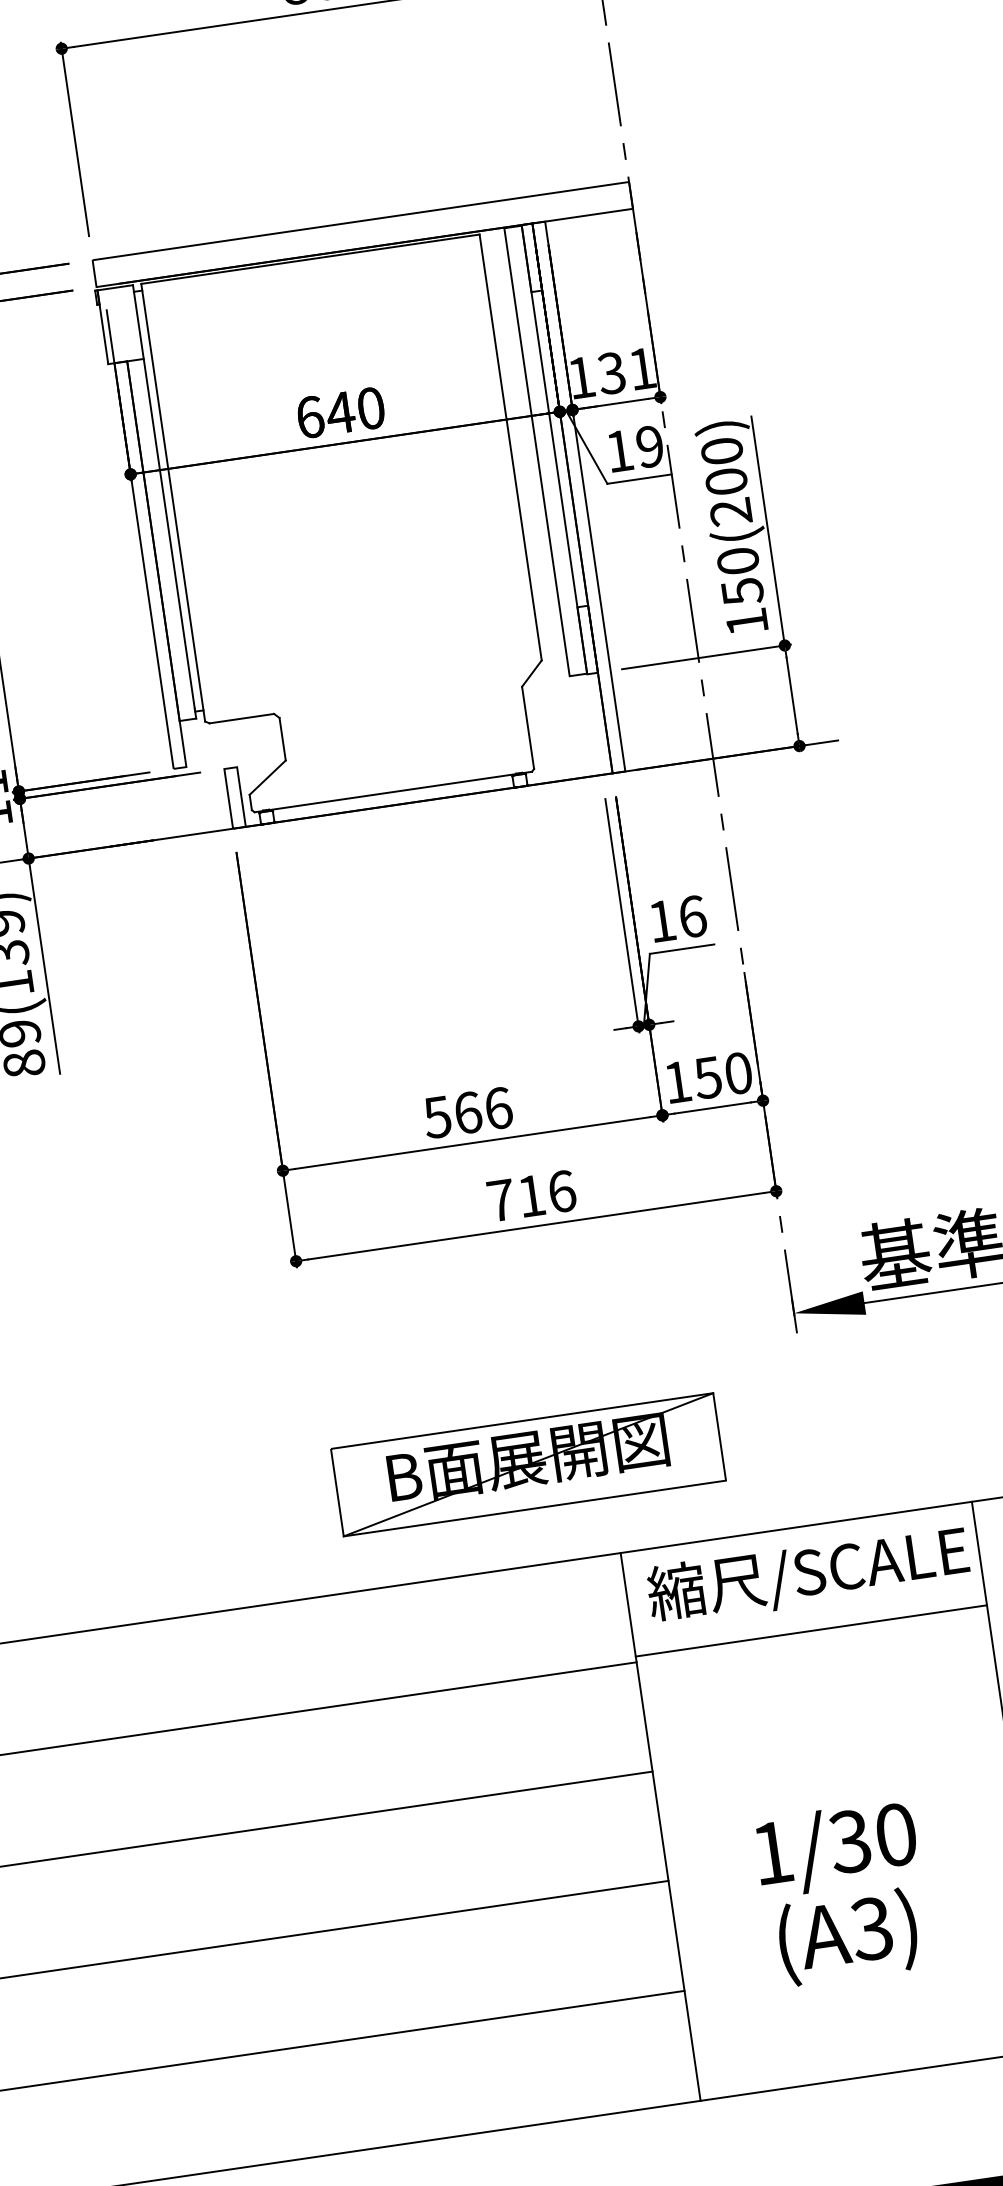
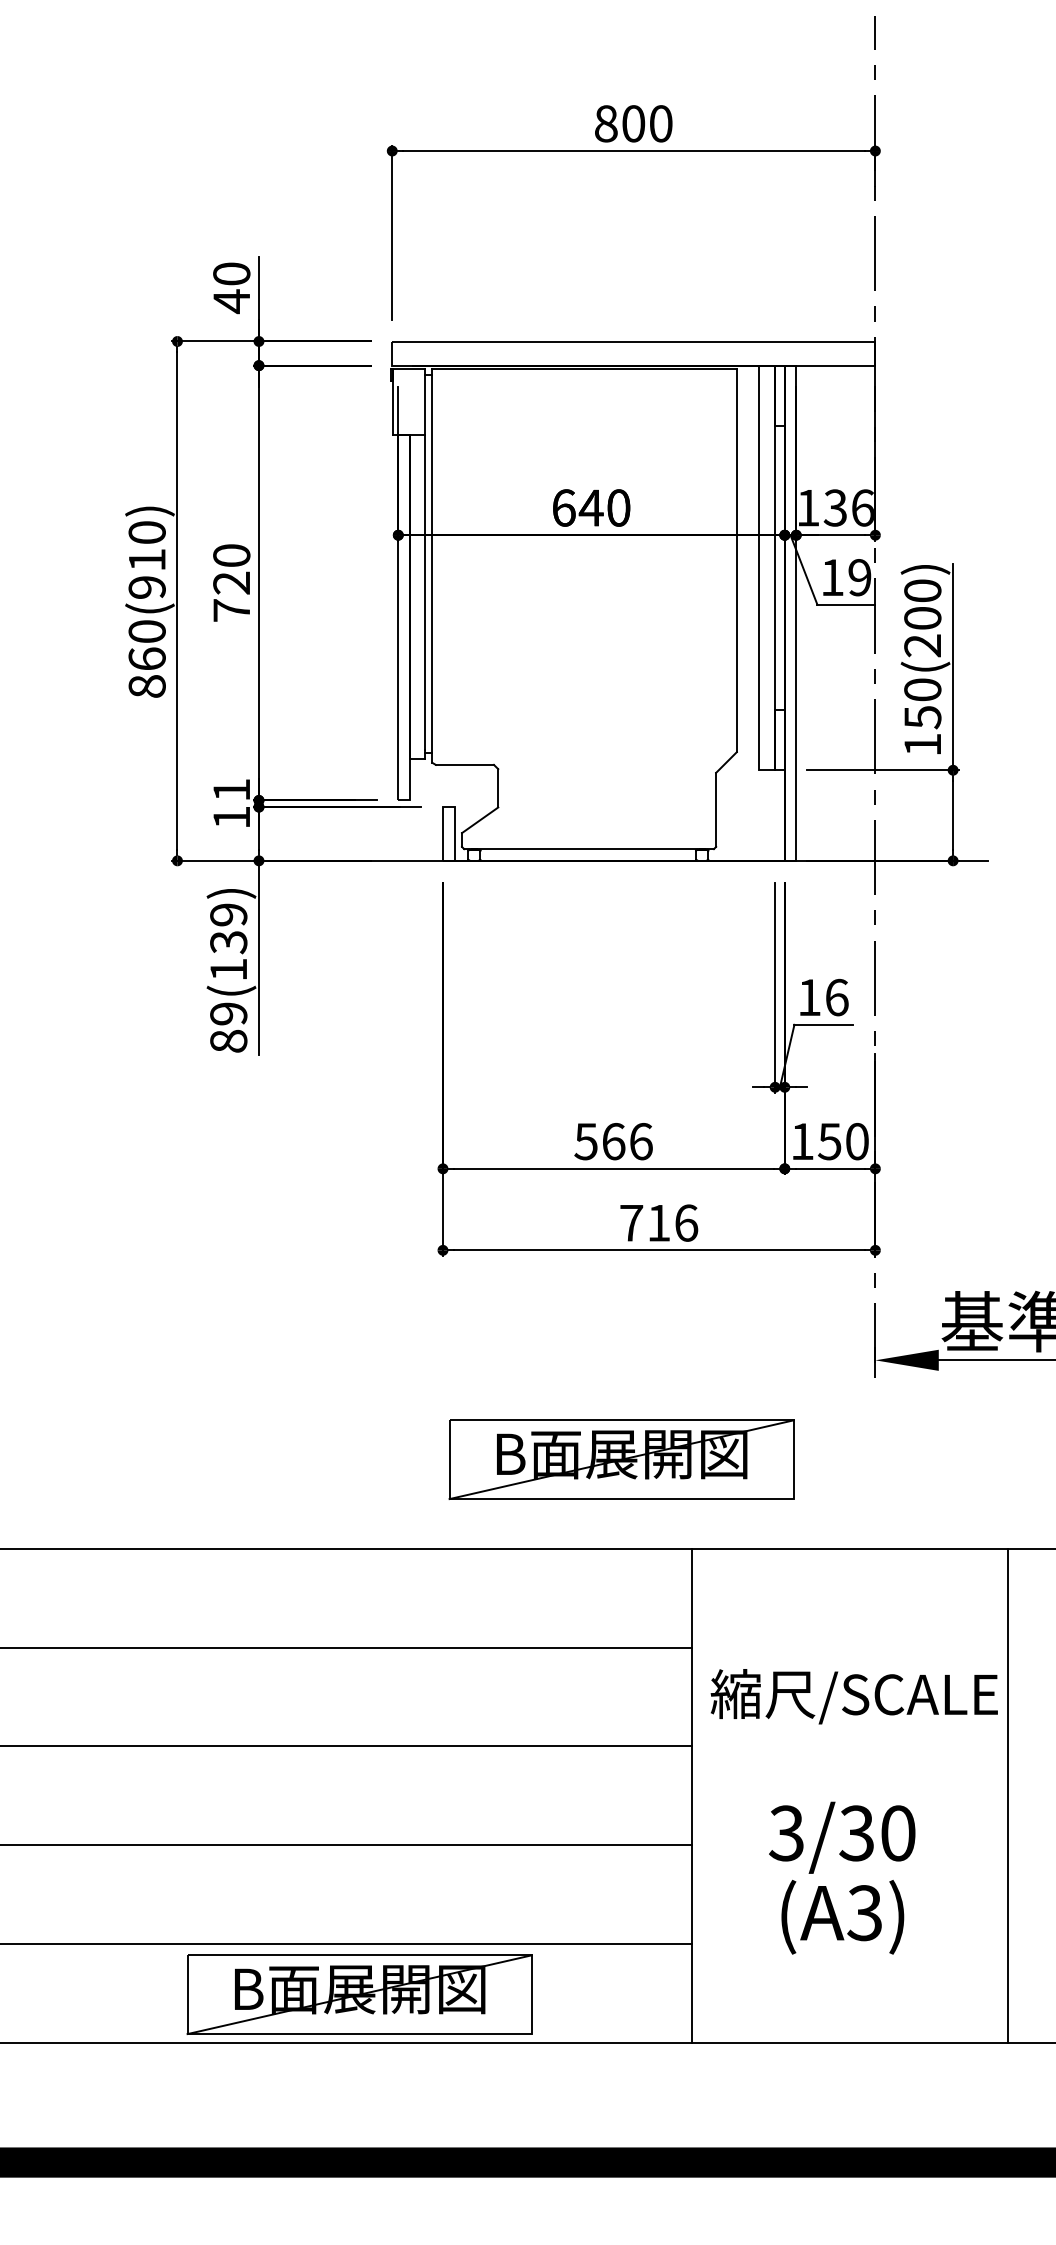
text: (641, 368) -> (862, 507), 131 -> 136
text: (807, 1574) -> (853, 1696), moved
line: (811, 1630) -> (849, 1642), removed
text: (772, 1853) -> (786, 1833), 1/30 -> 3/30
part: (323, 2101) -> (359, 1994), added

